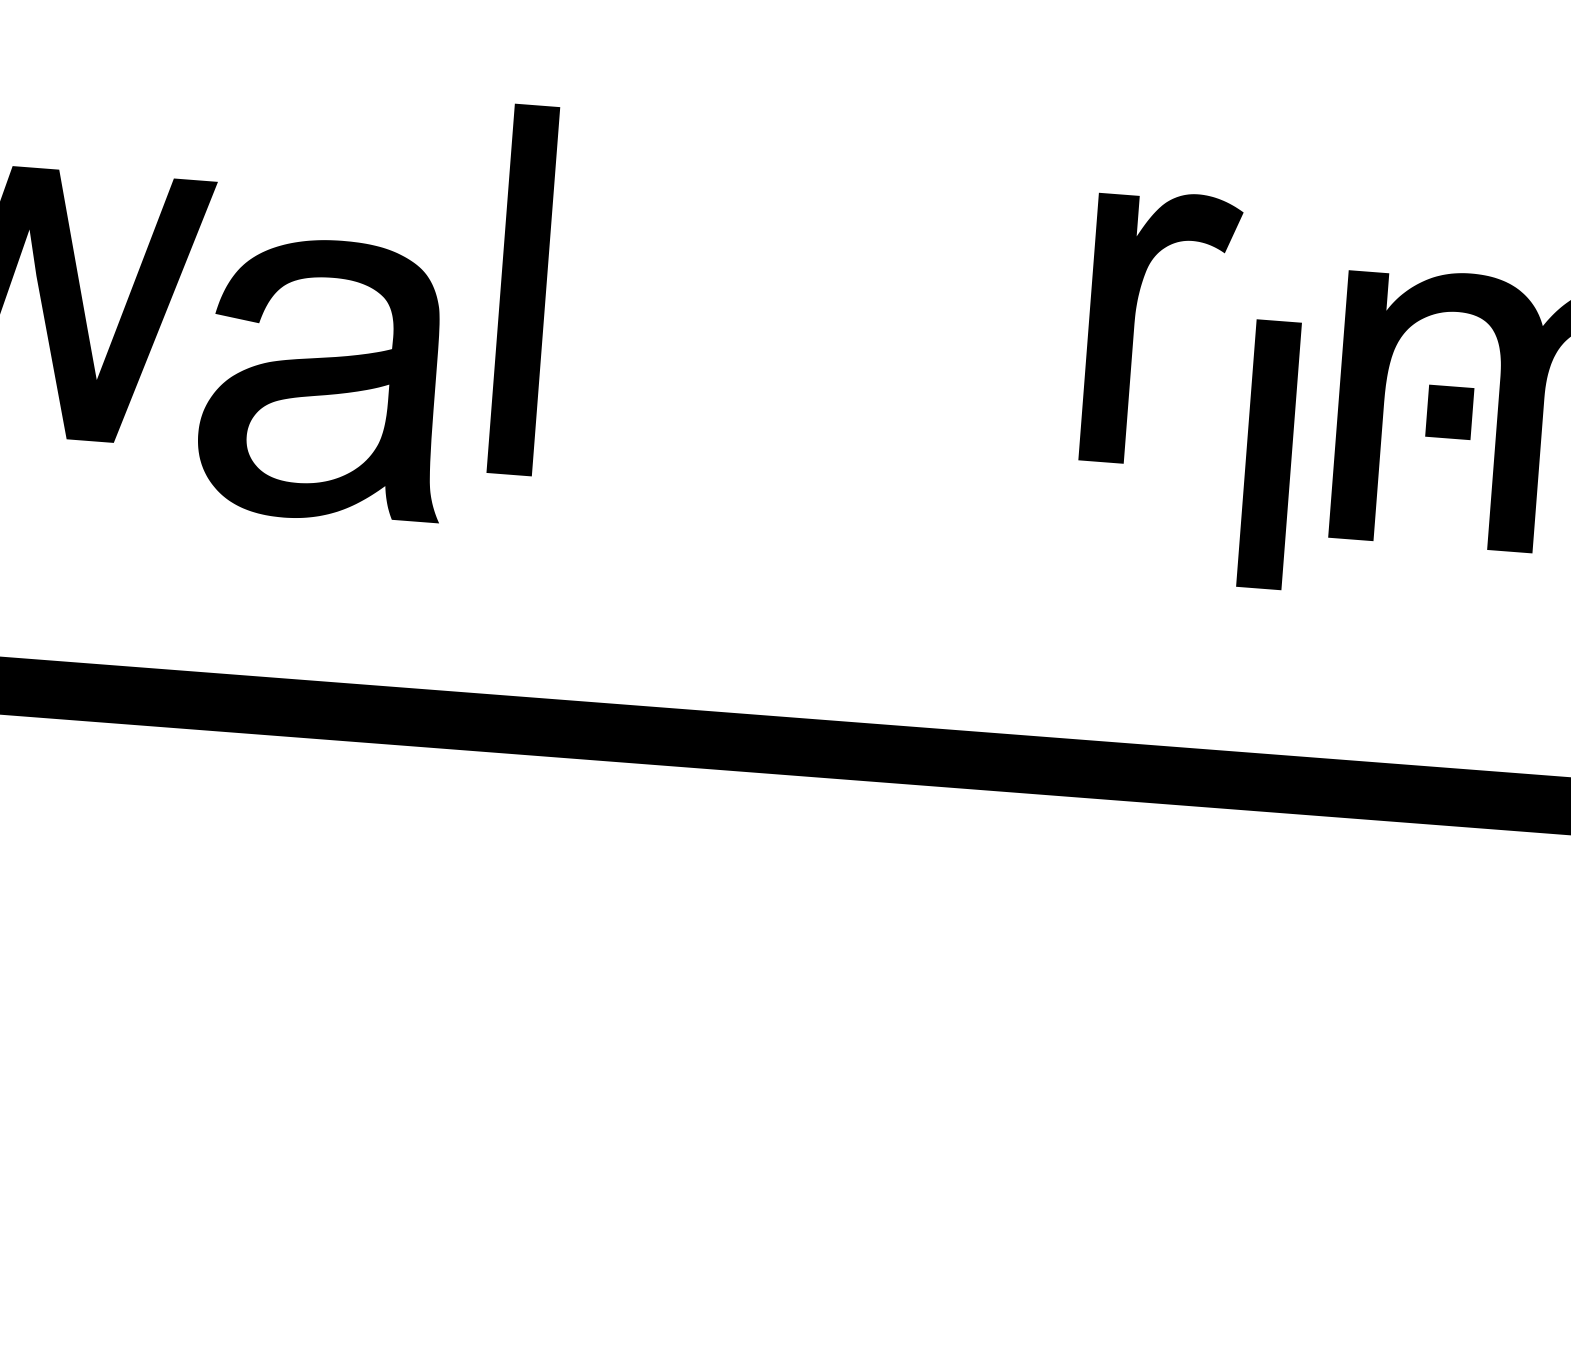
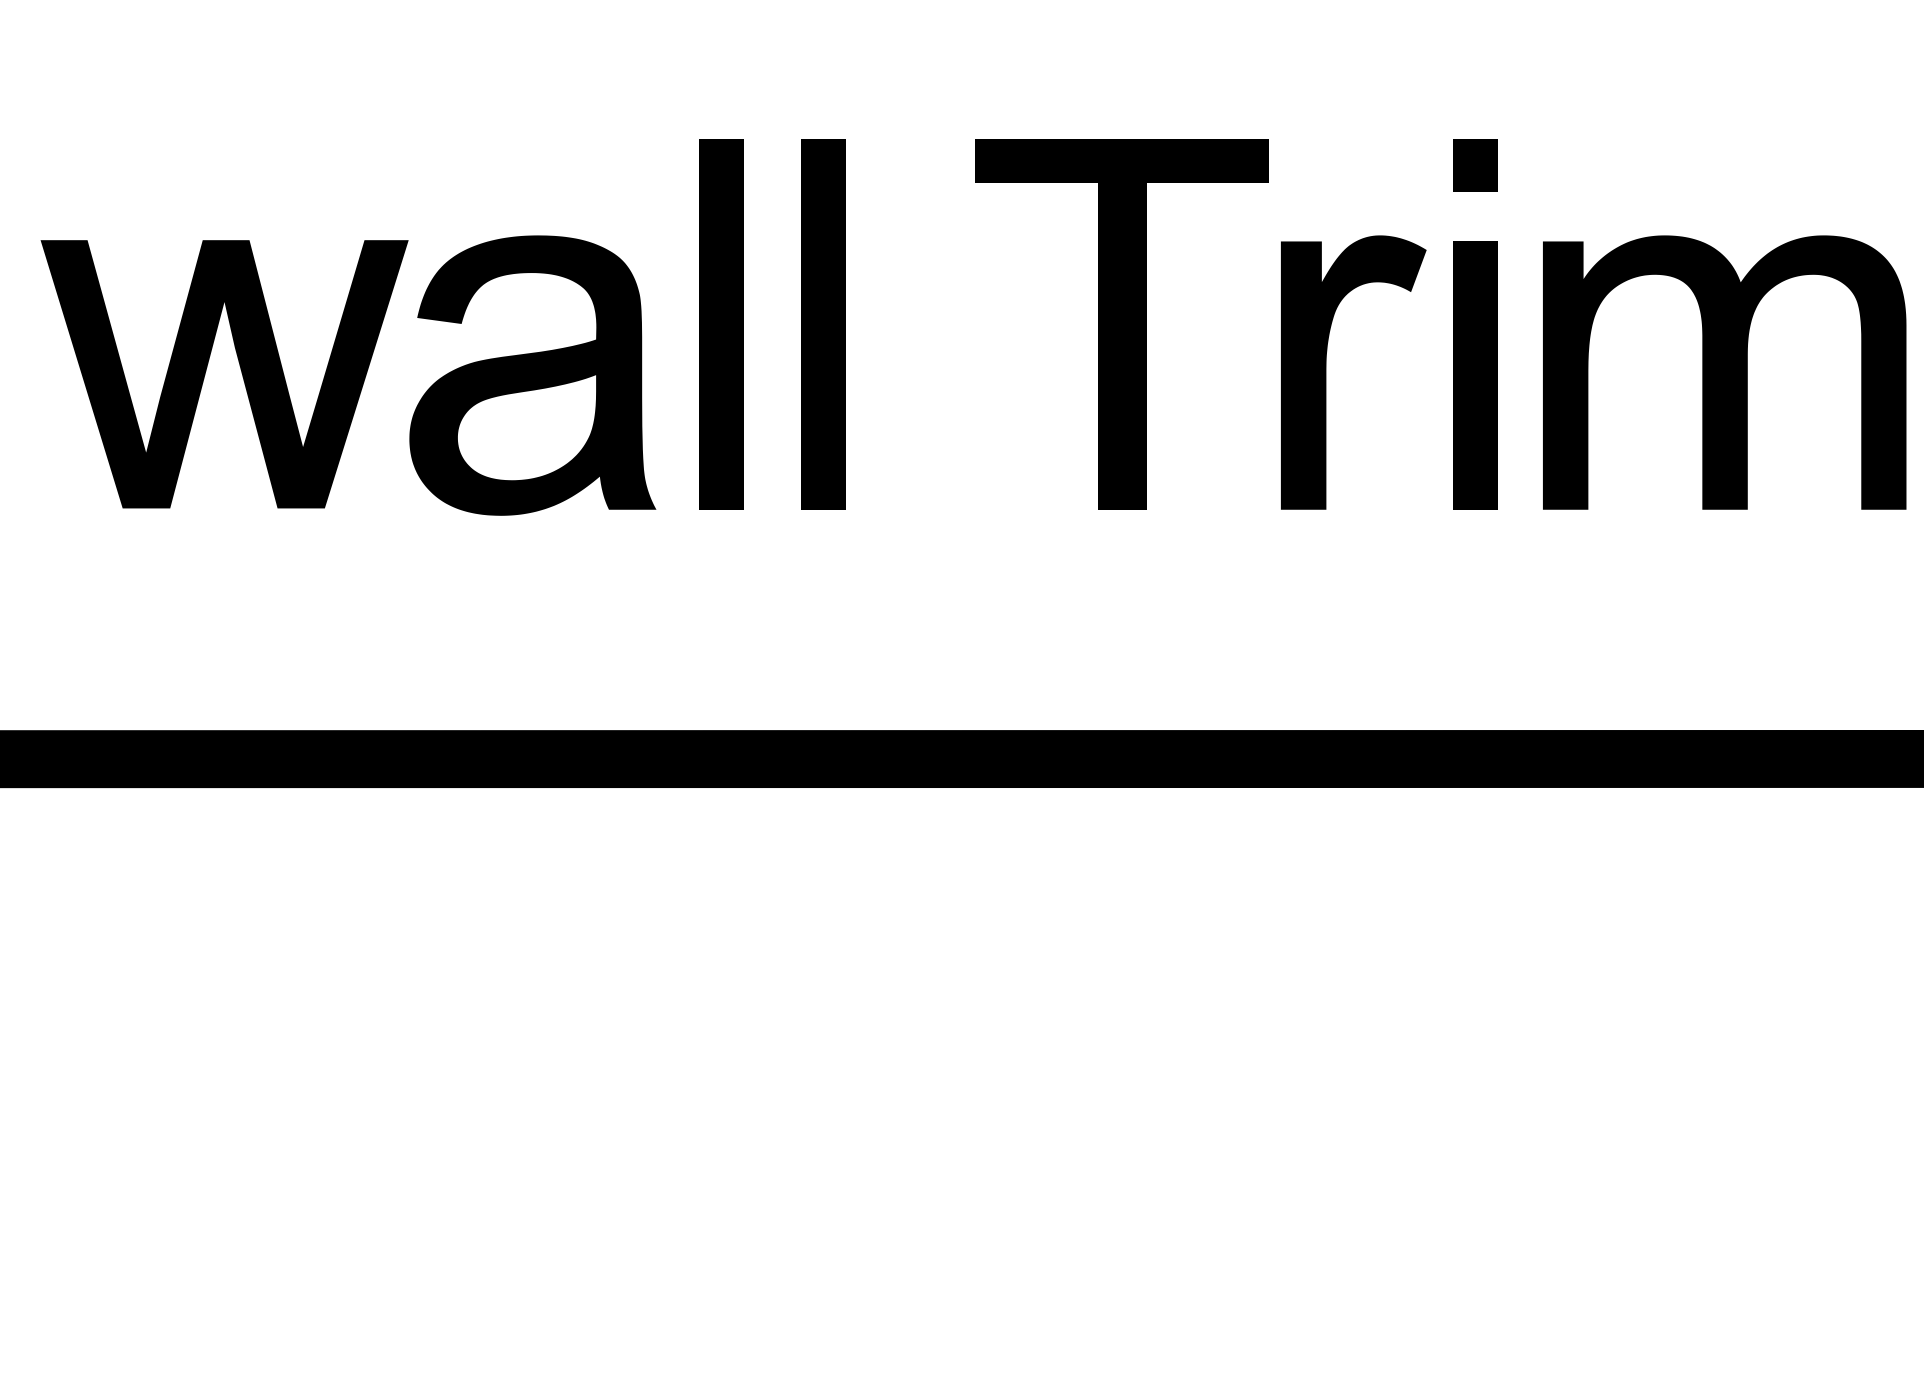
part: (625, 297) -> (823, 324), added
fill: (923, 320) -> (1122, 324), added
part: (1134, 326) -> (1326, 372), moved
part: (325, 380) -> (532, 375), moved
part: (1449, 412) -> (1475, 165), moved
part: (1268, 454) -> (1475, 375), moved

